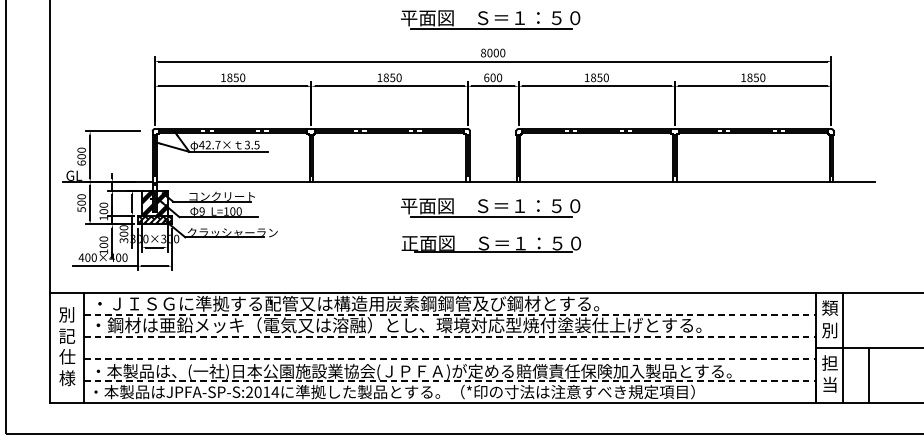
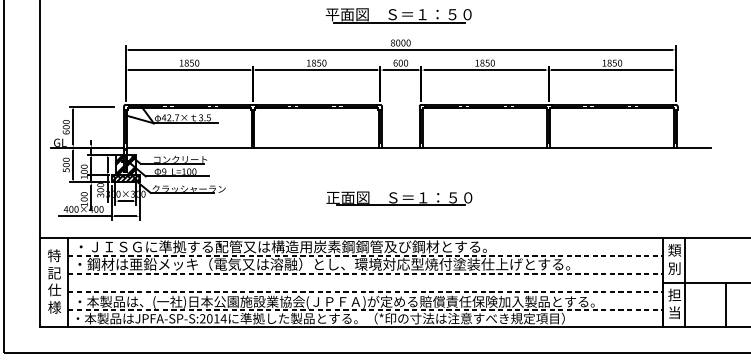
part: (490, 207) -> (398, 168), removed
text: (66, 314) -> (53, 255), 別 -> 特
line: (869, 374) -> (726, 304), moved

